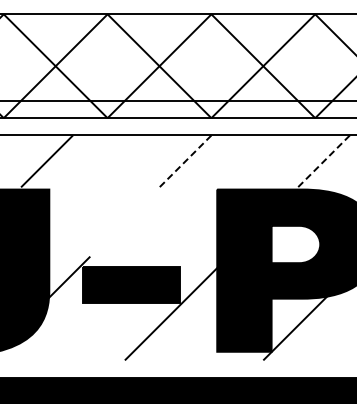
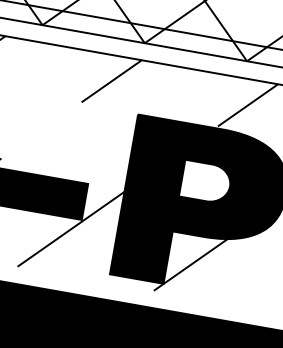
line: (185, 161) -> (111, 81), dashed -> solid
line: (323, 161) -> (247, 105), dashed -> solid

